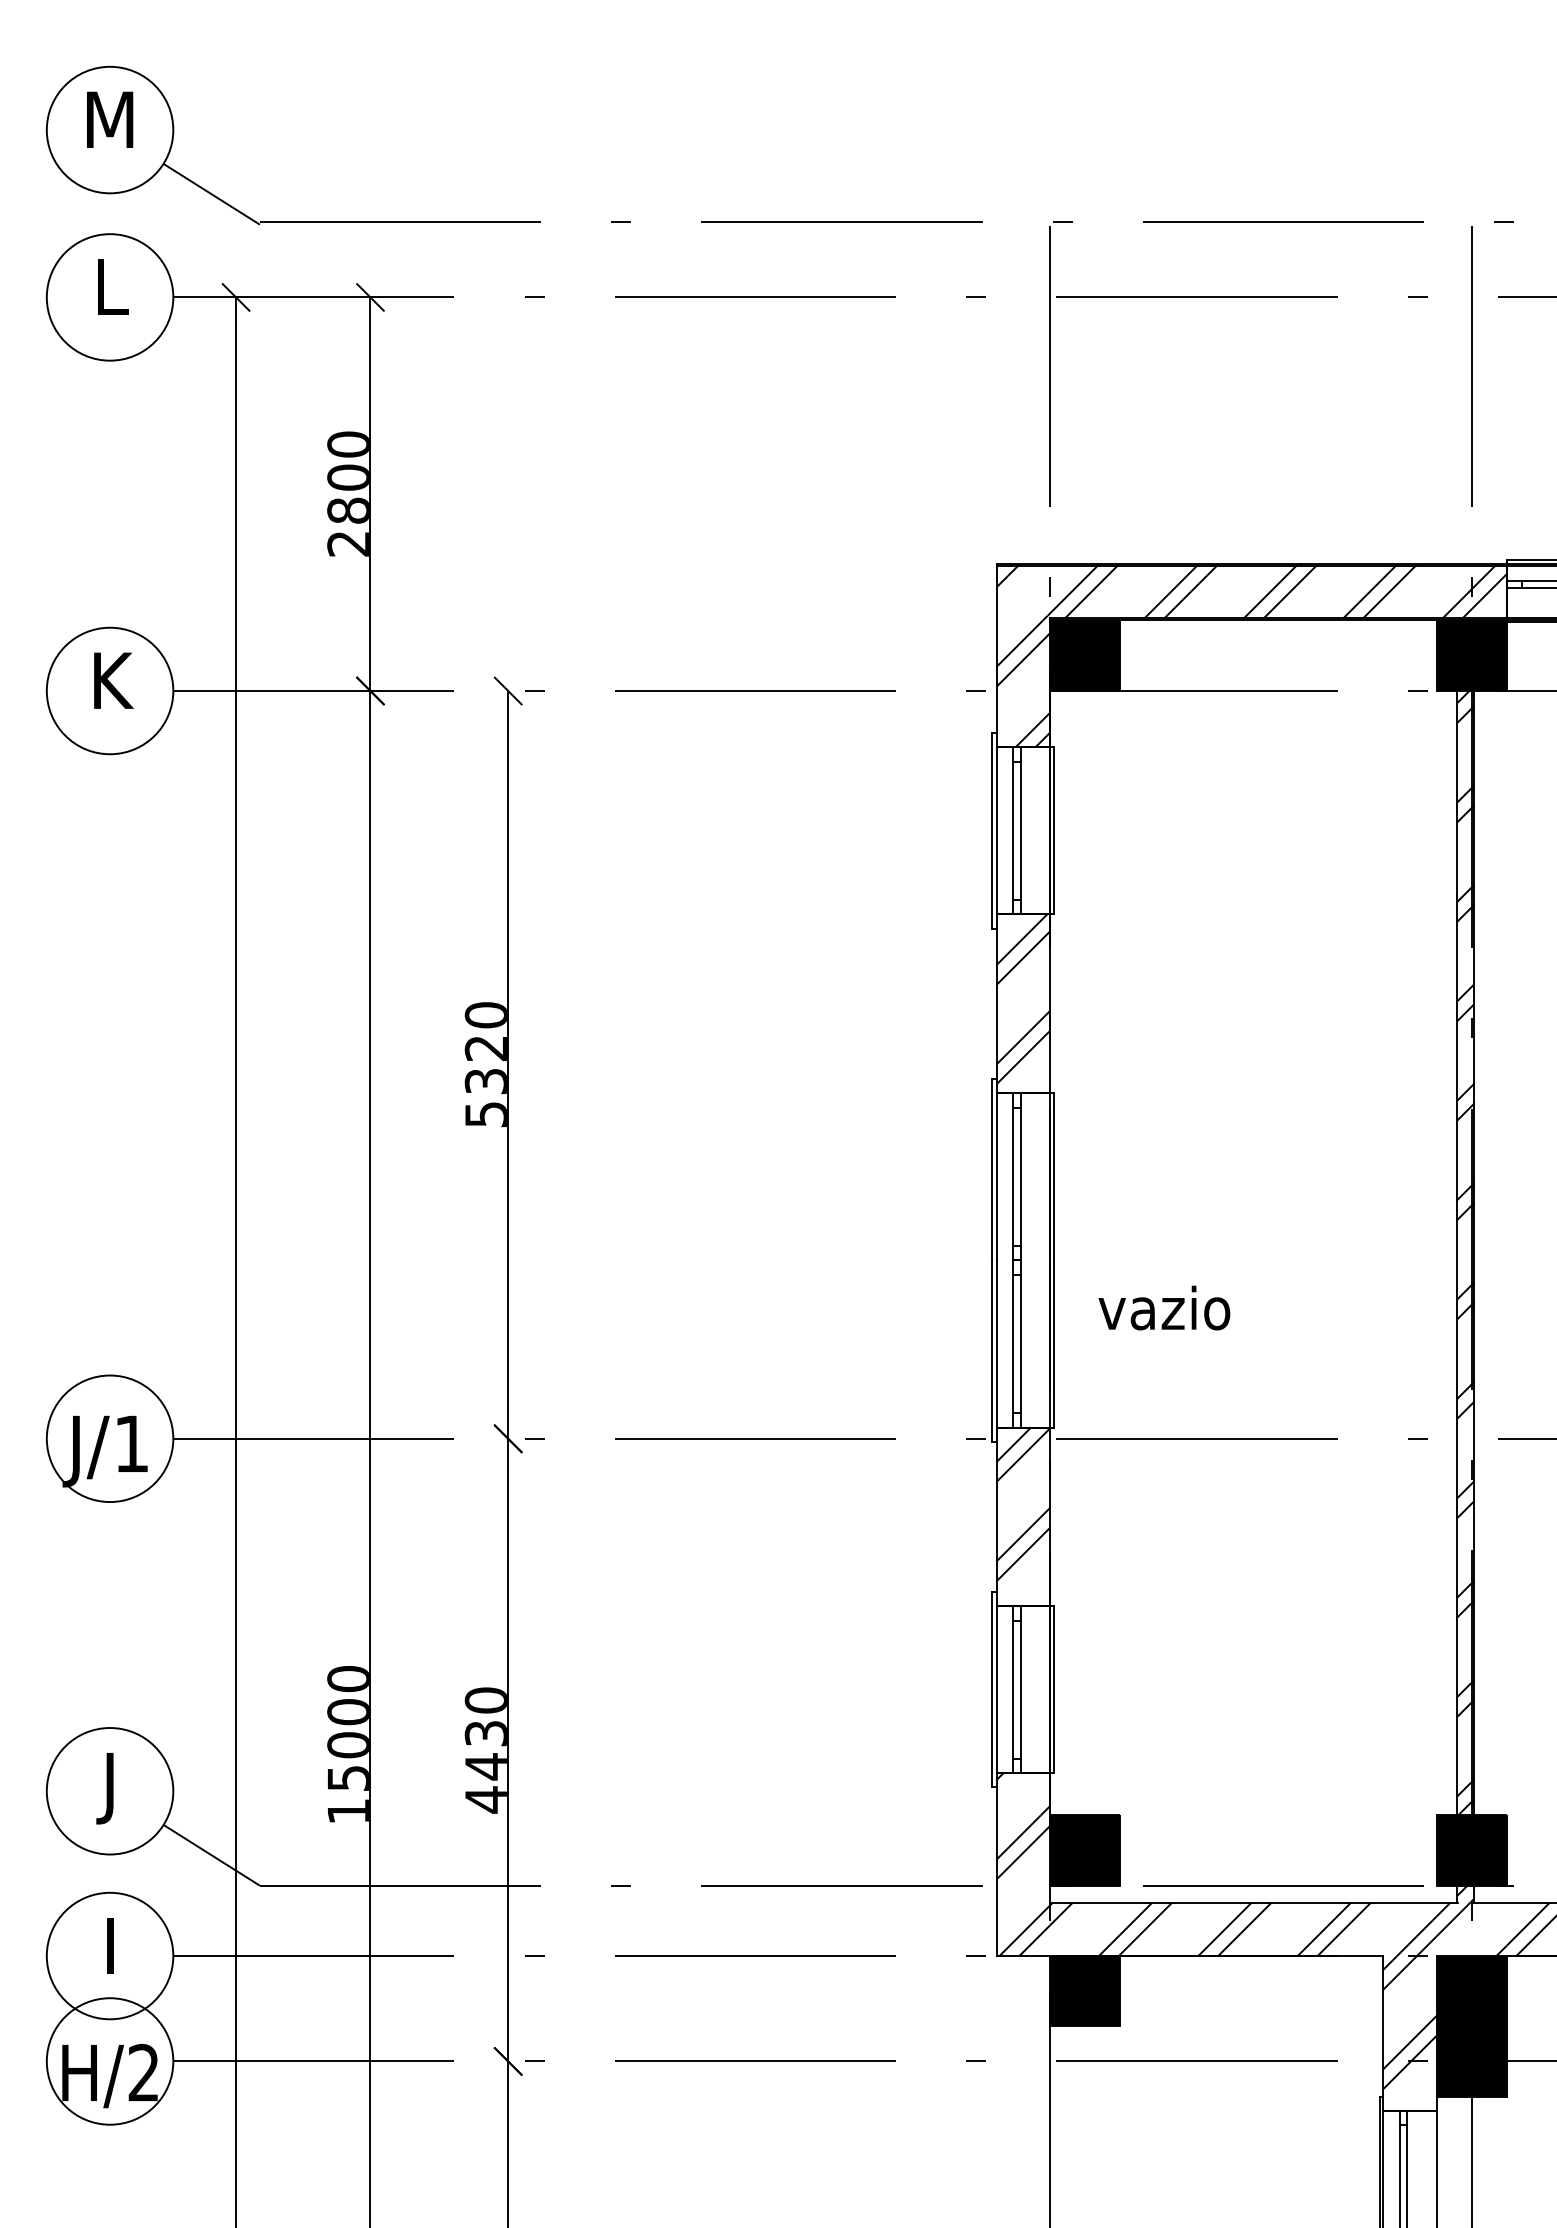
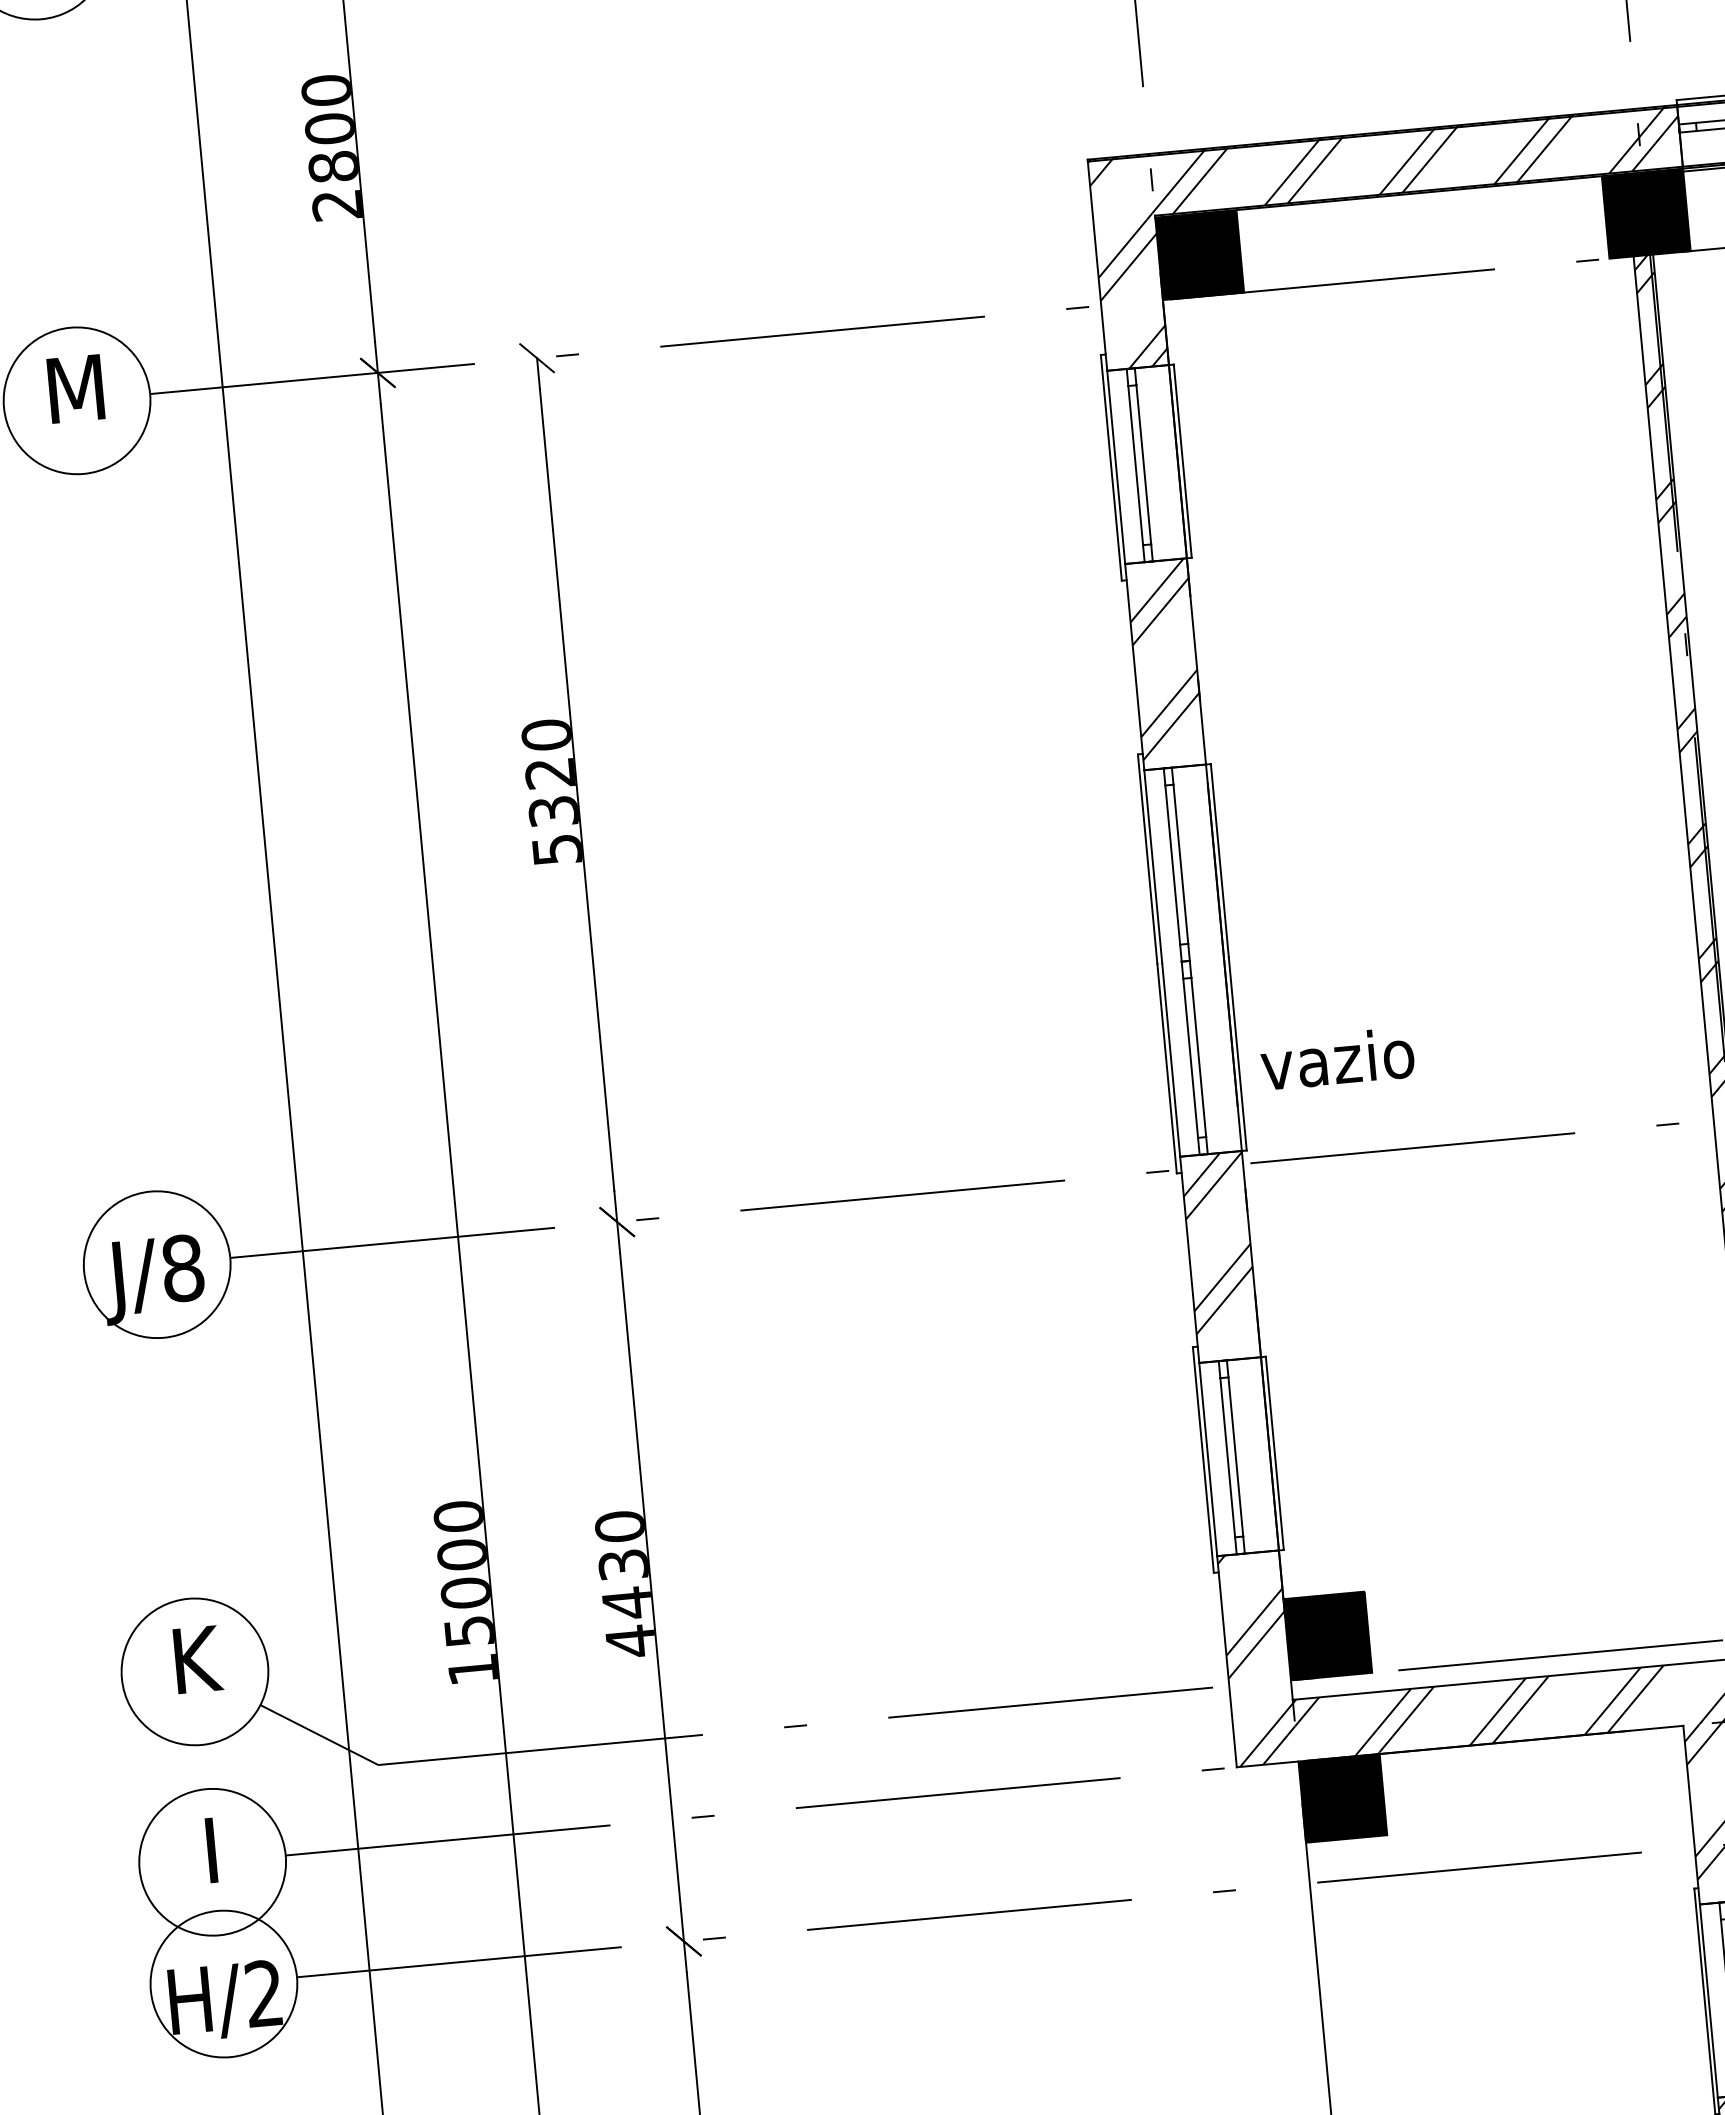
text: (110, 680) -> (76, 388), K -> M
text: (1164, 1307) -> (1337, 1058), moved
text: (131, 1443) -> (182, 1267), J/1 -> J/8
text: (113, 1788) -> (198, 1668), J -> K

